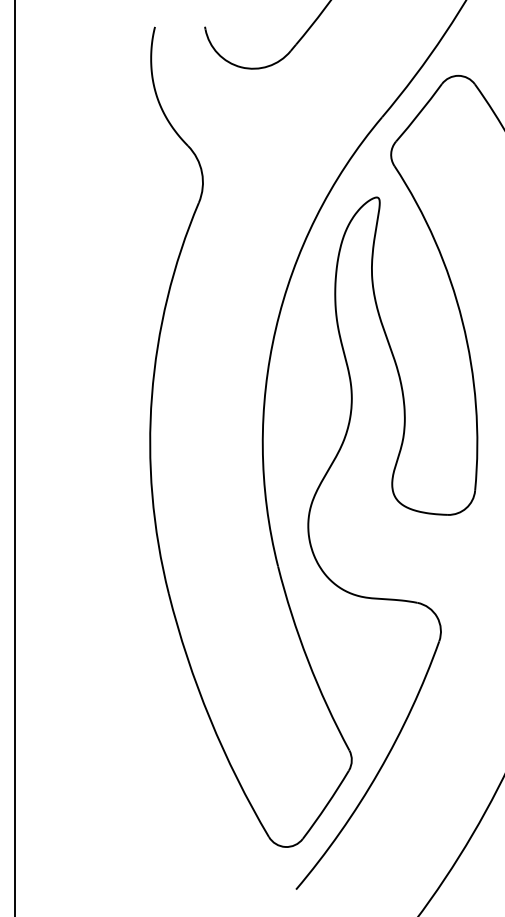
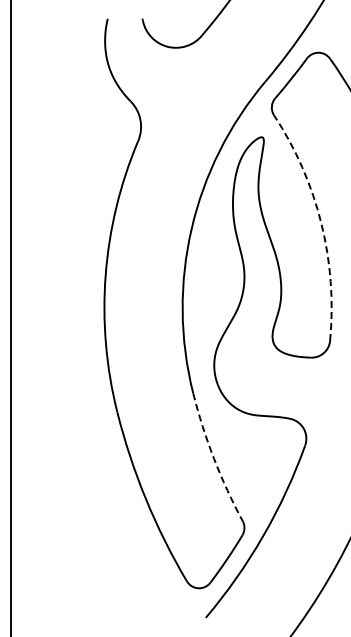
arc: (462, 321) -> (321, 223), solid -> dashed
arc: (308, 660) -> (214, 458), solid -> dashed

